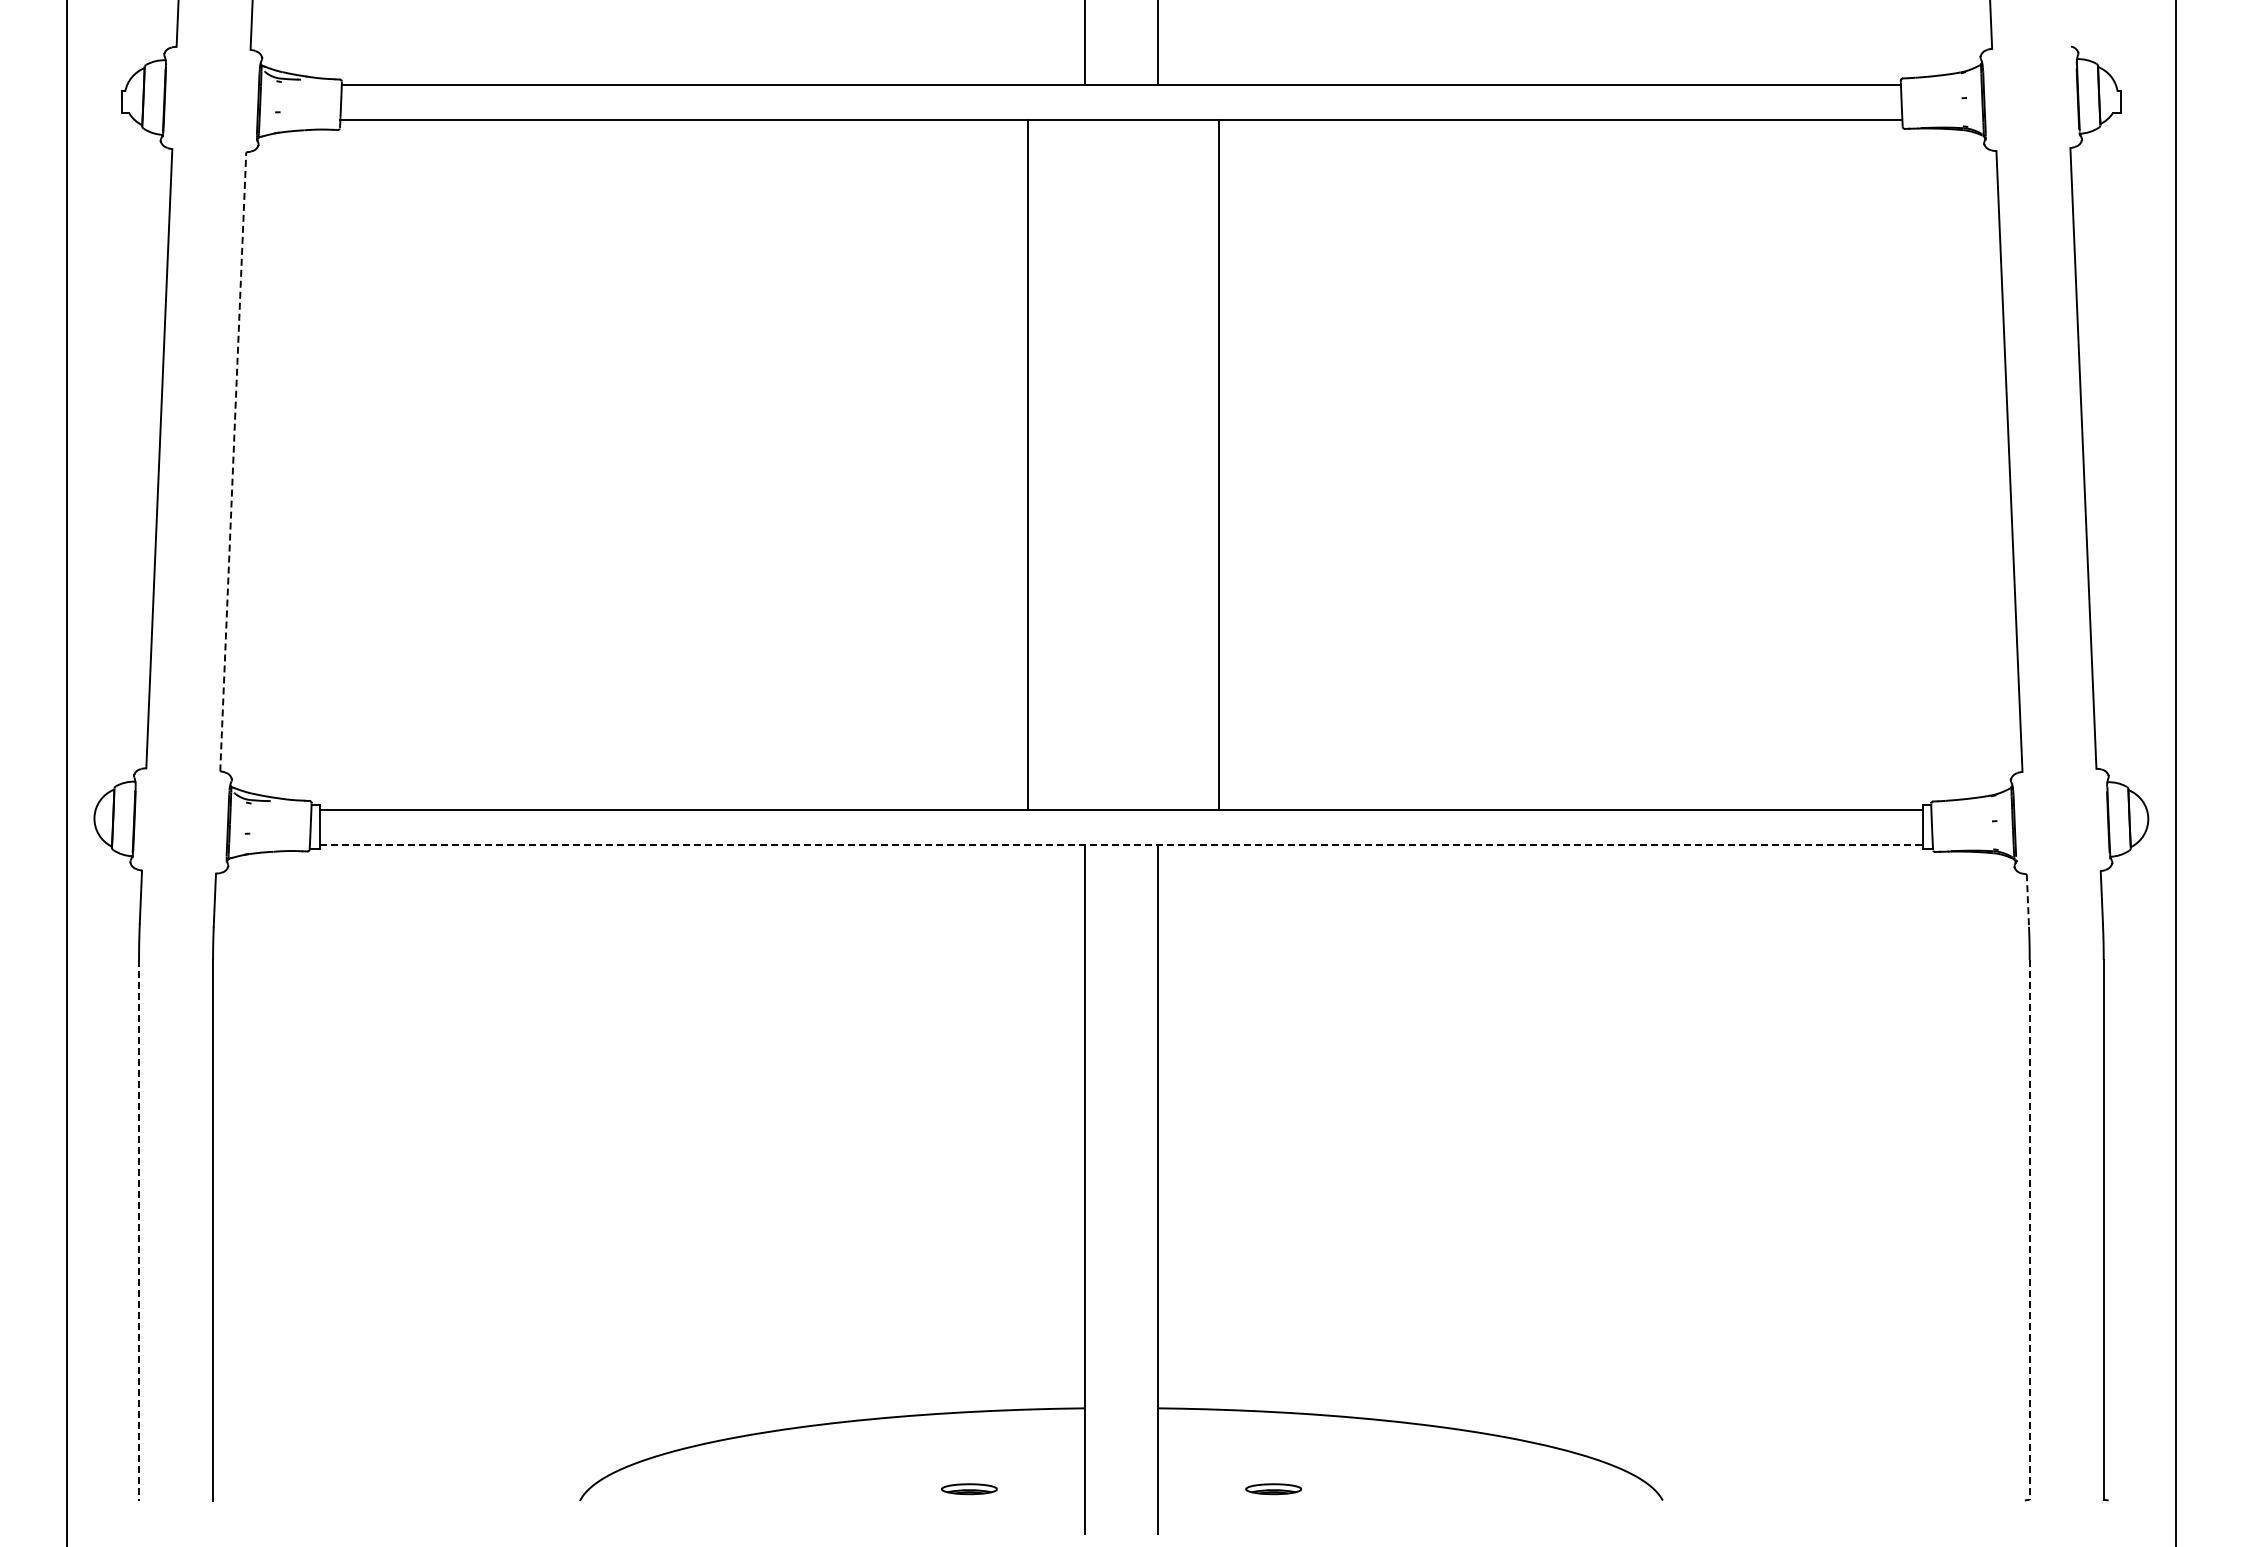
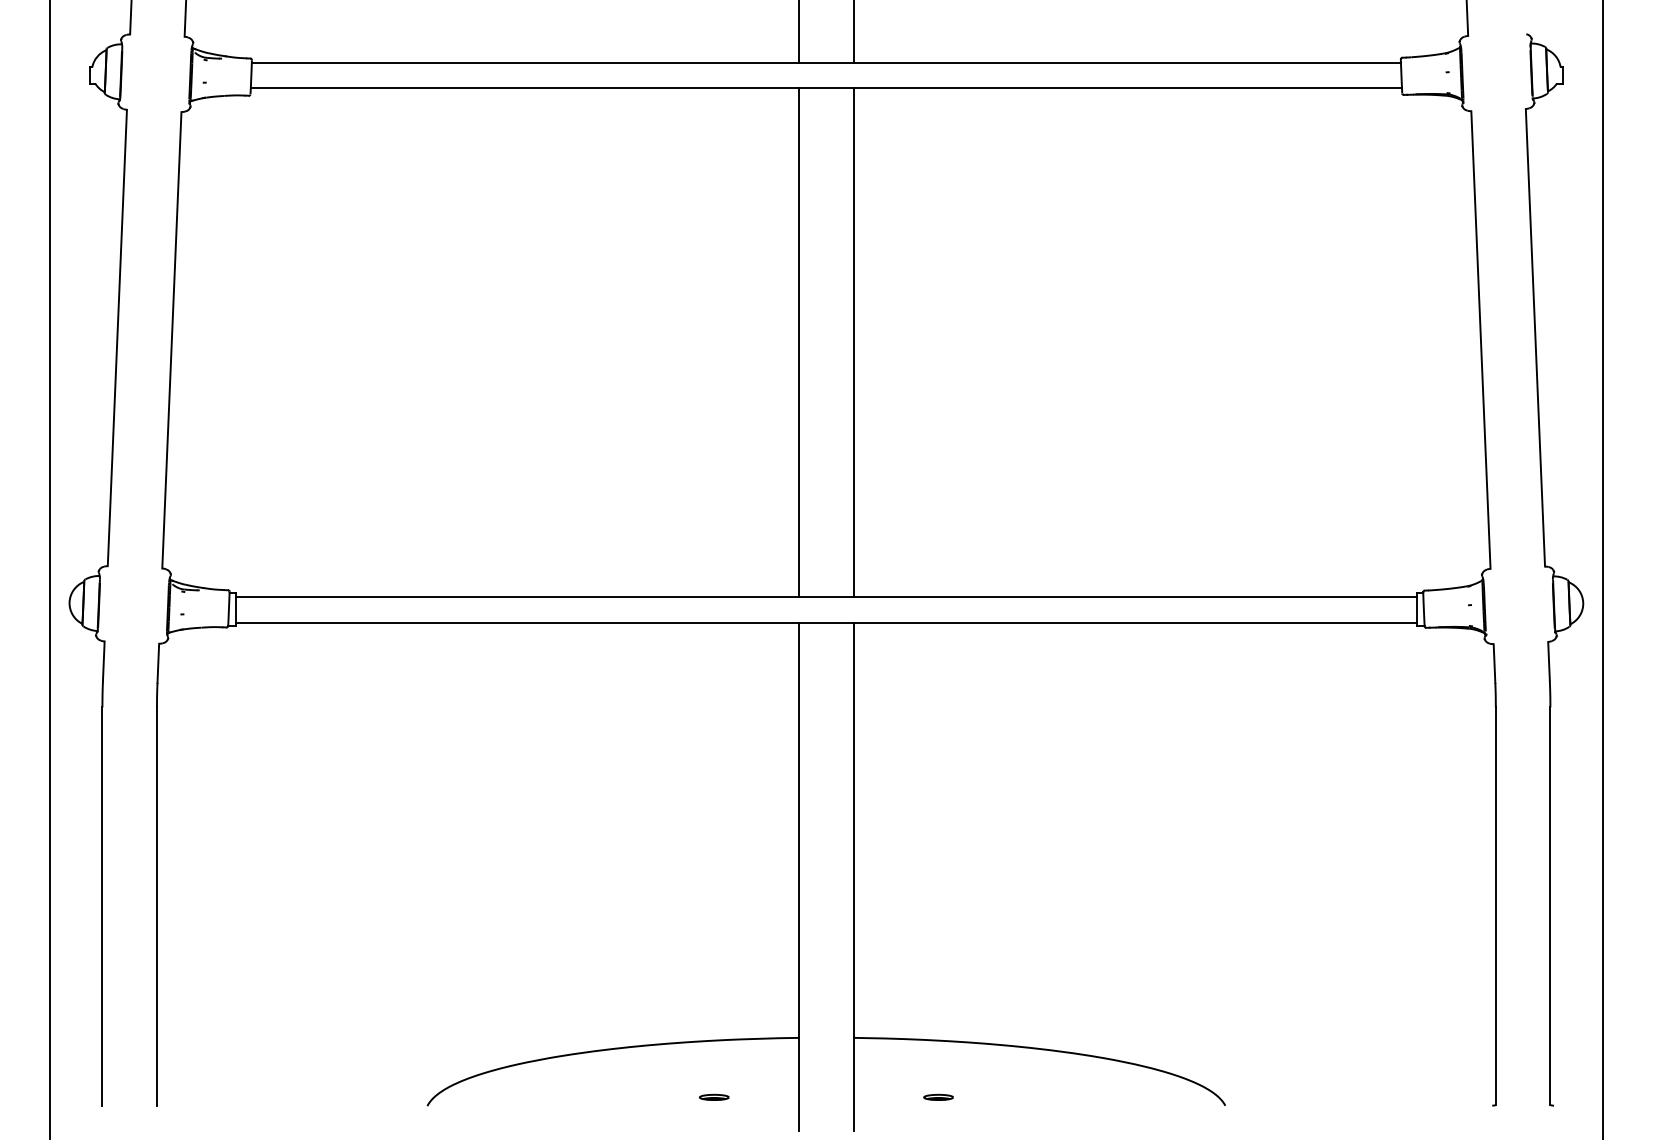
line: (233, 461) -> (172, 340), dashed -> solid
line: (1027, 464) -> (799, 342), moved
line: (1219, 464) -> (853, 342), moved
line: (1121, 844) -> (826, 622), dashed -> solid
line: (2027, 901) -> (1494, 664), dashed -> solid
line: (2029, 1229) -> (1495, 906), dashed -> solid
line: (139, 1230) -> (102, 906), dashed -> solid
part: (968, 1488) -> (713, 1096), size x0.71
part: (1273, 1488) -> (938, 1096), size x0.71

